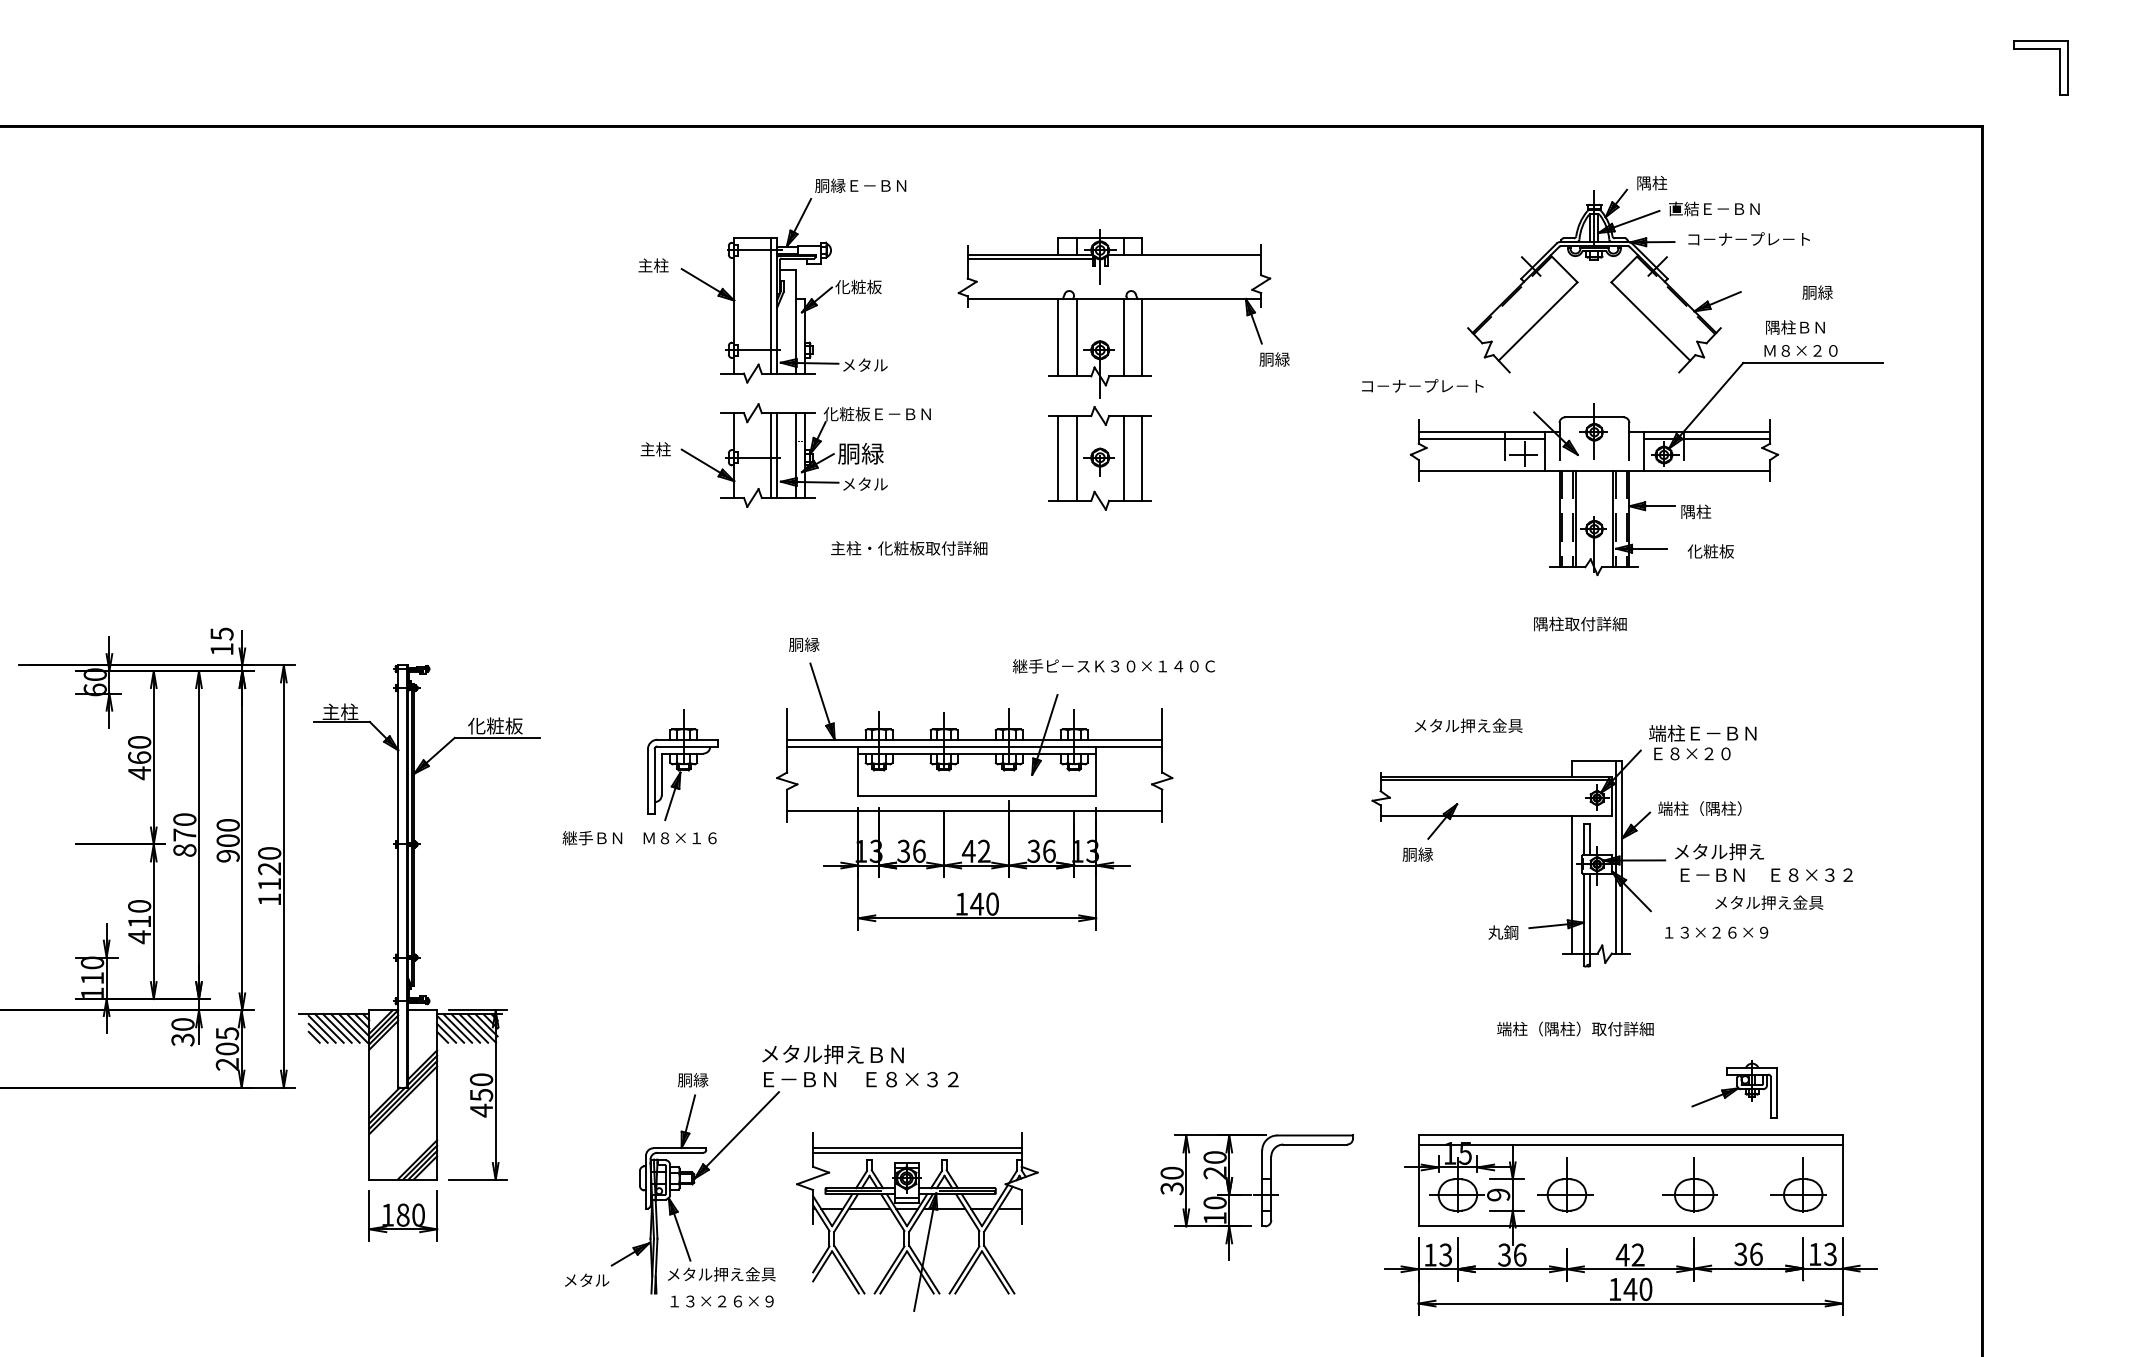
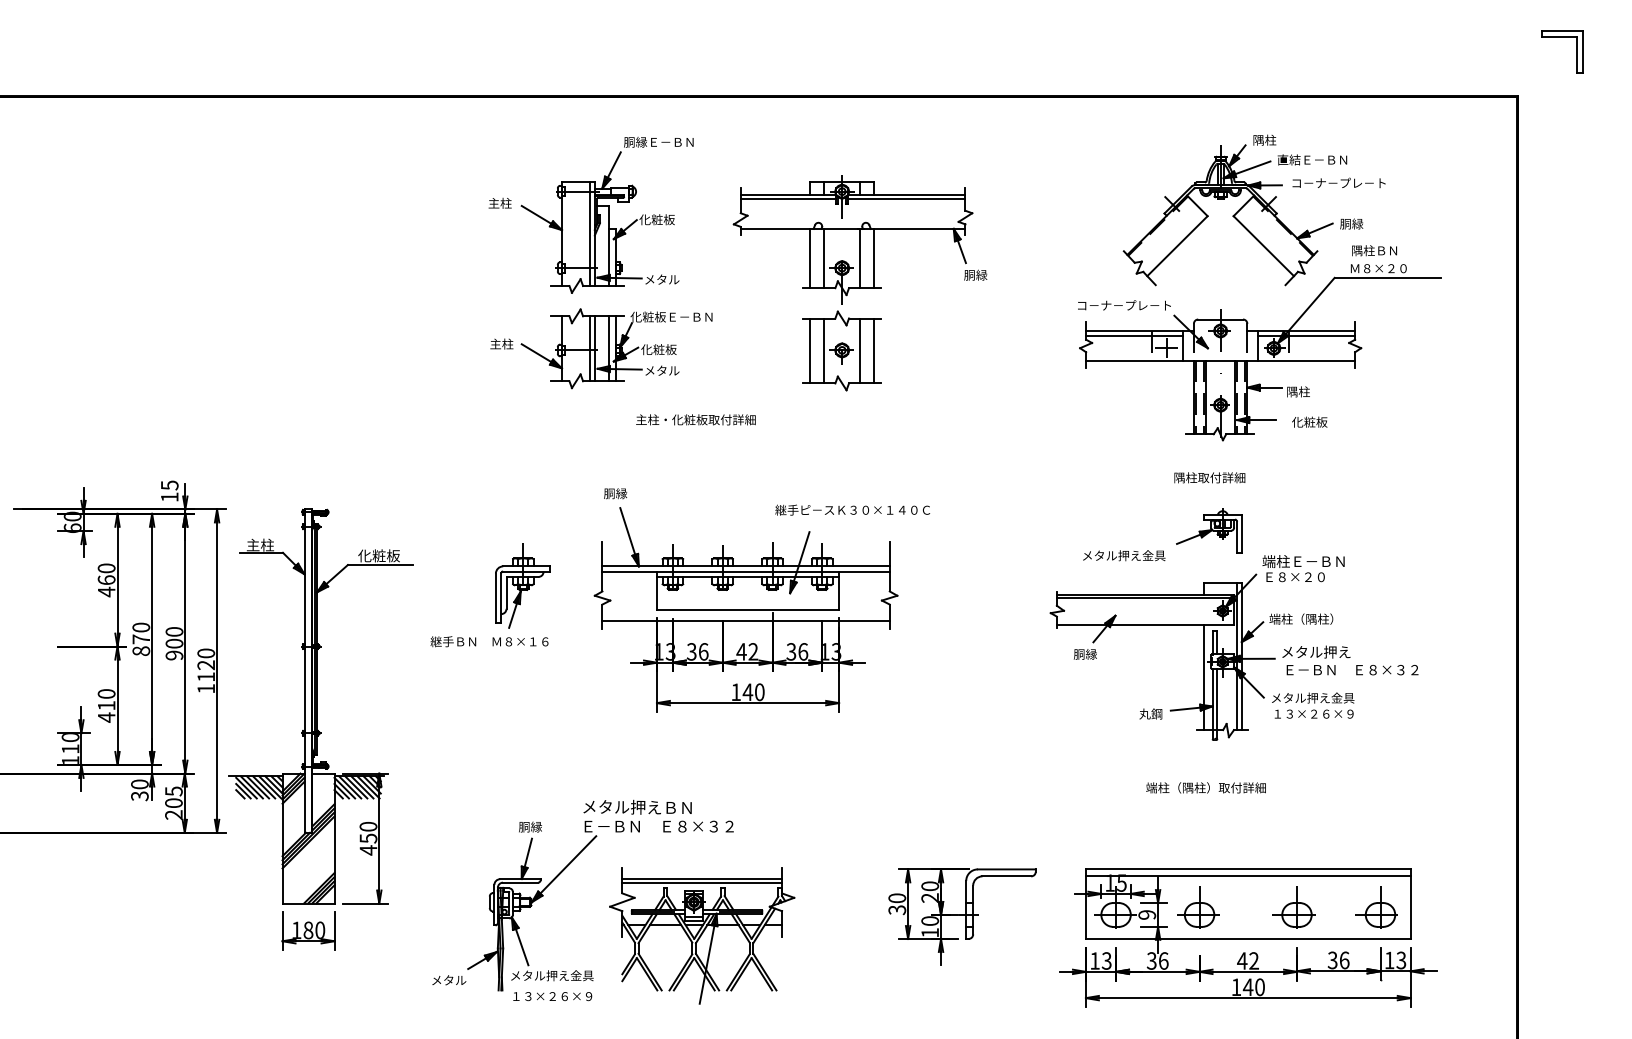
line: (1184, 259) -> (906, 198), added
text: (1817, 292) -> (1351, 223), moved
text: (1422, 385) -> (1124, 305), moved
text: (860, 453) -> (658, 347), 胴緑 -> 化粧板
text: (1769, 902) -> (1313, 697), moved
part: (1734, 1089) -> (1209, 530), moved

